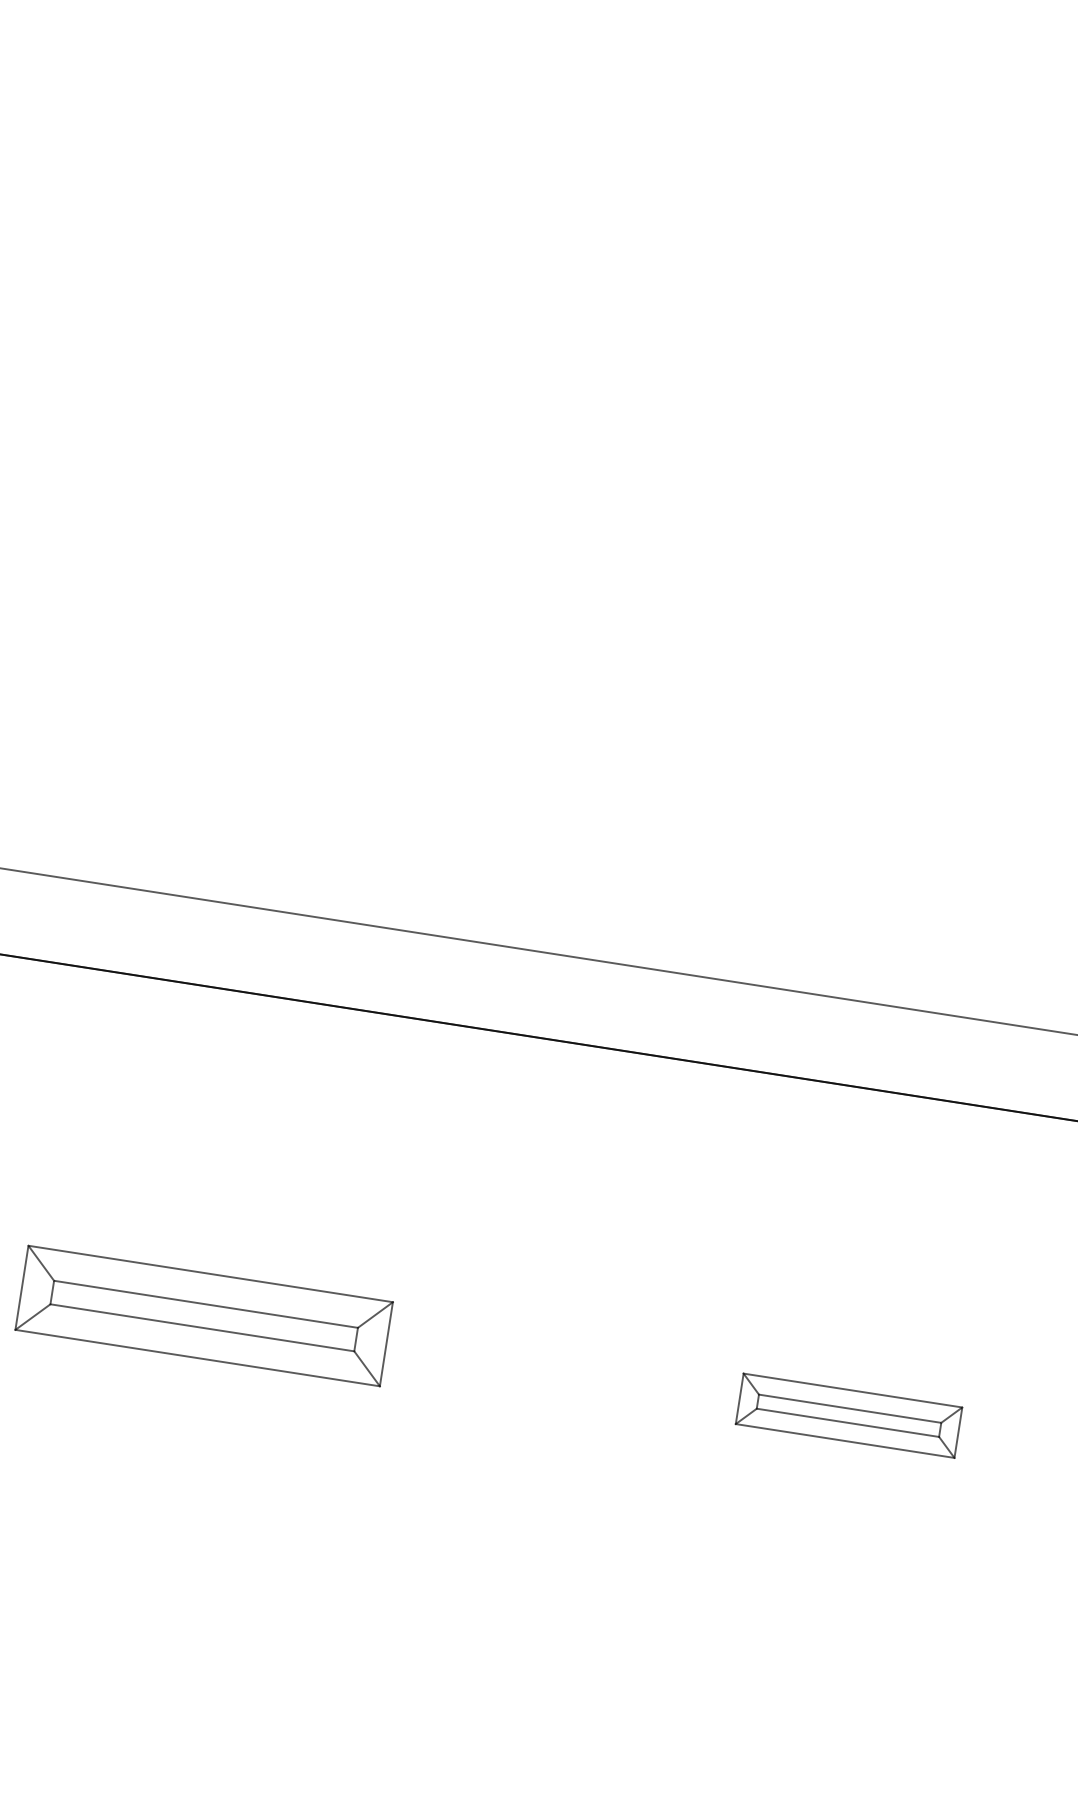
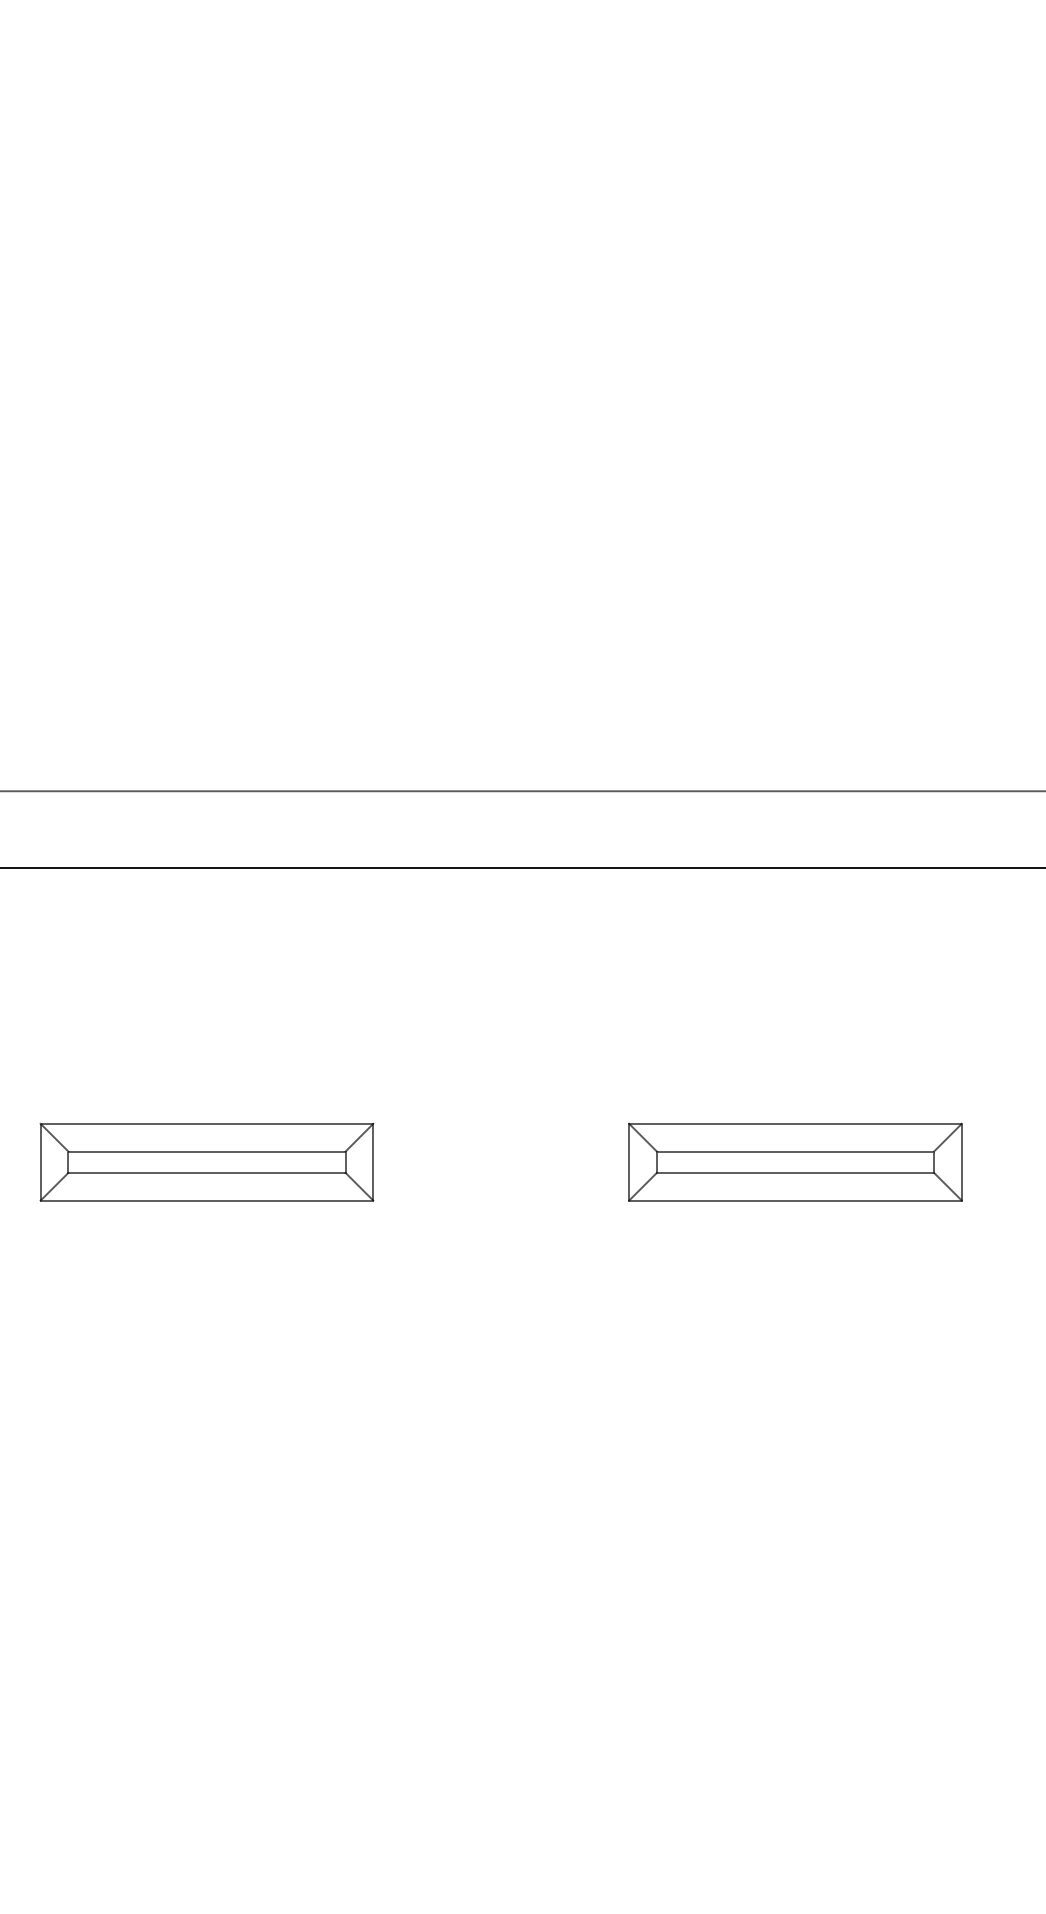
part: (849, 1415) -> (795, 1161), size x1.67

